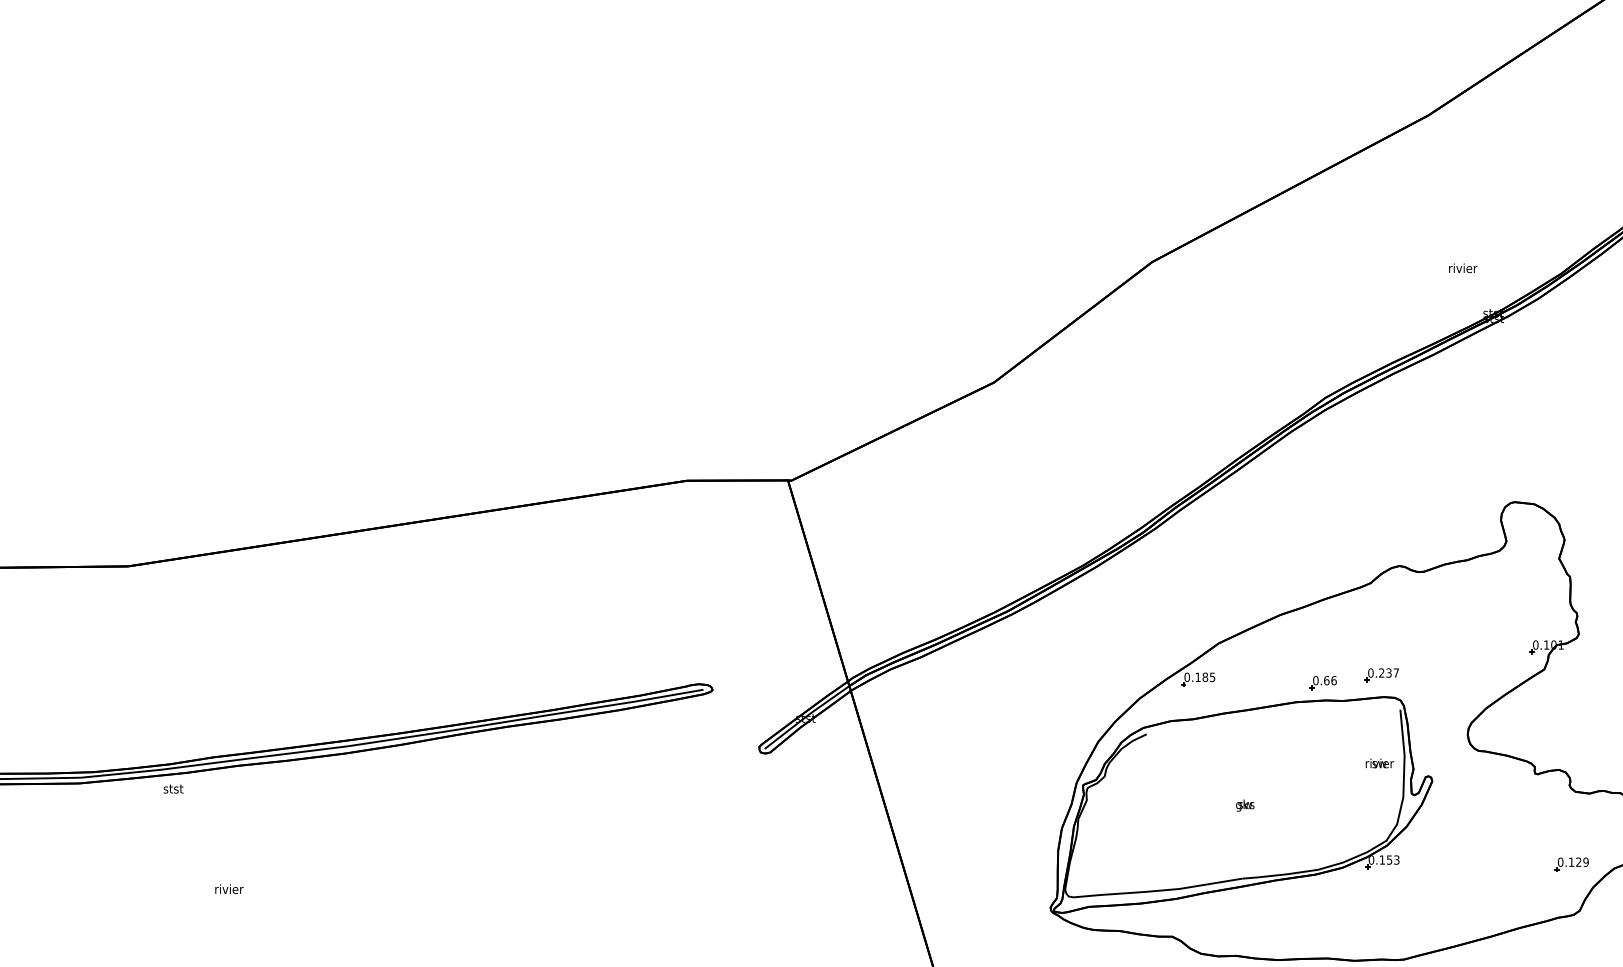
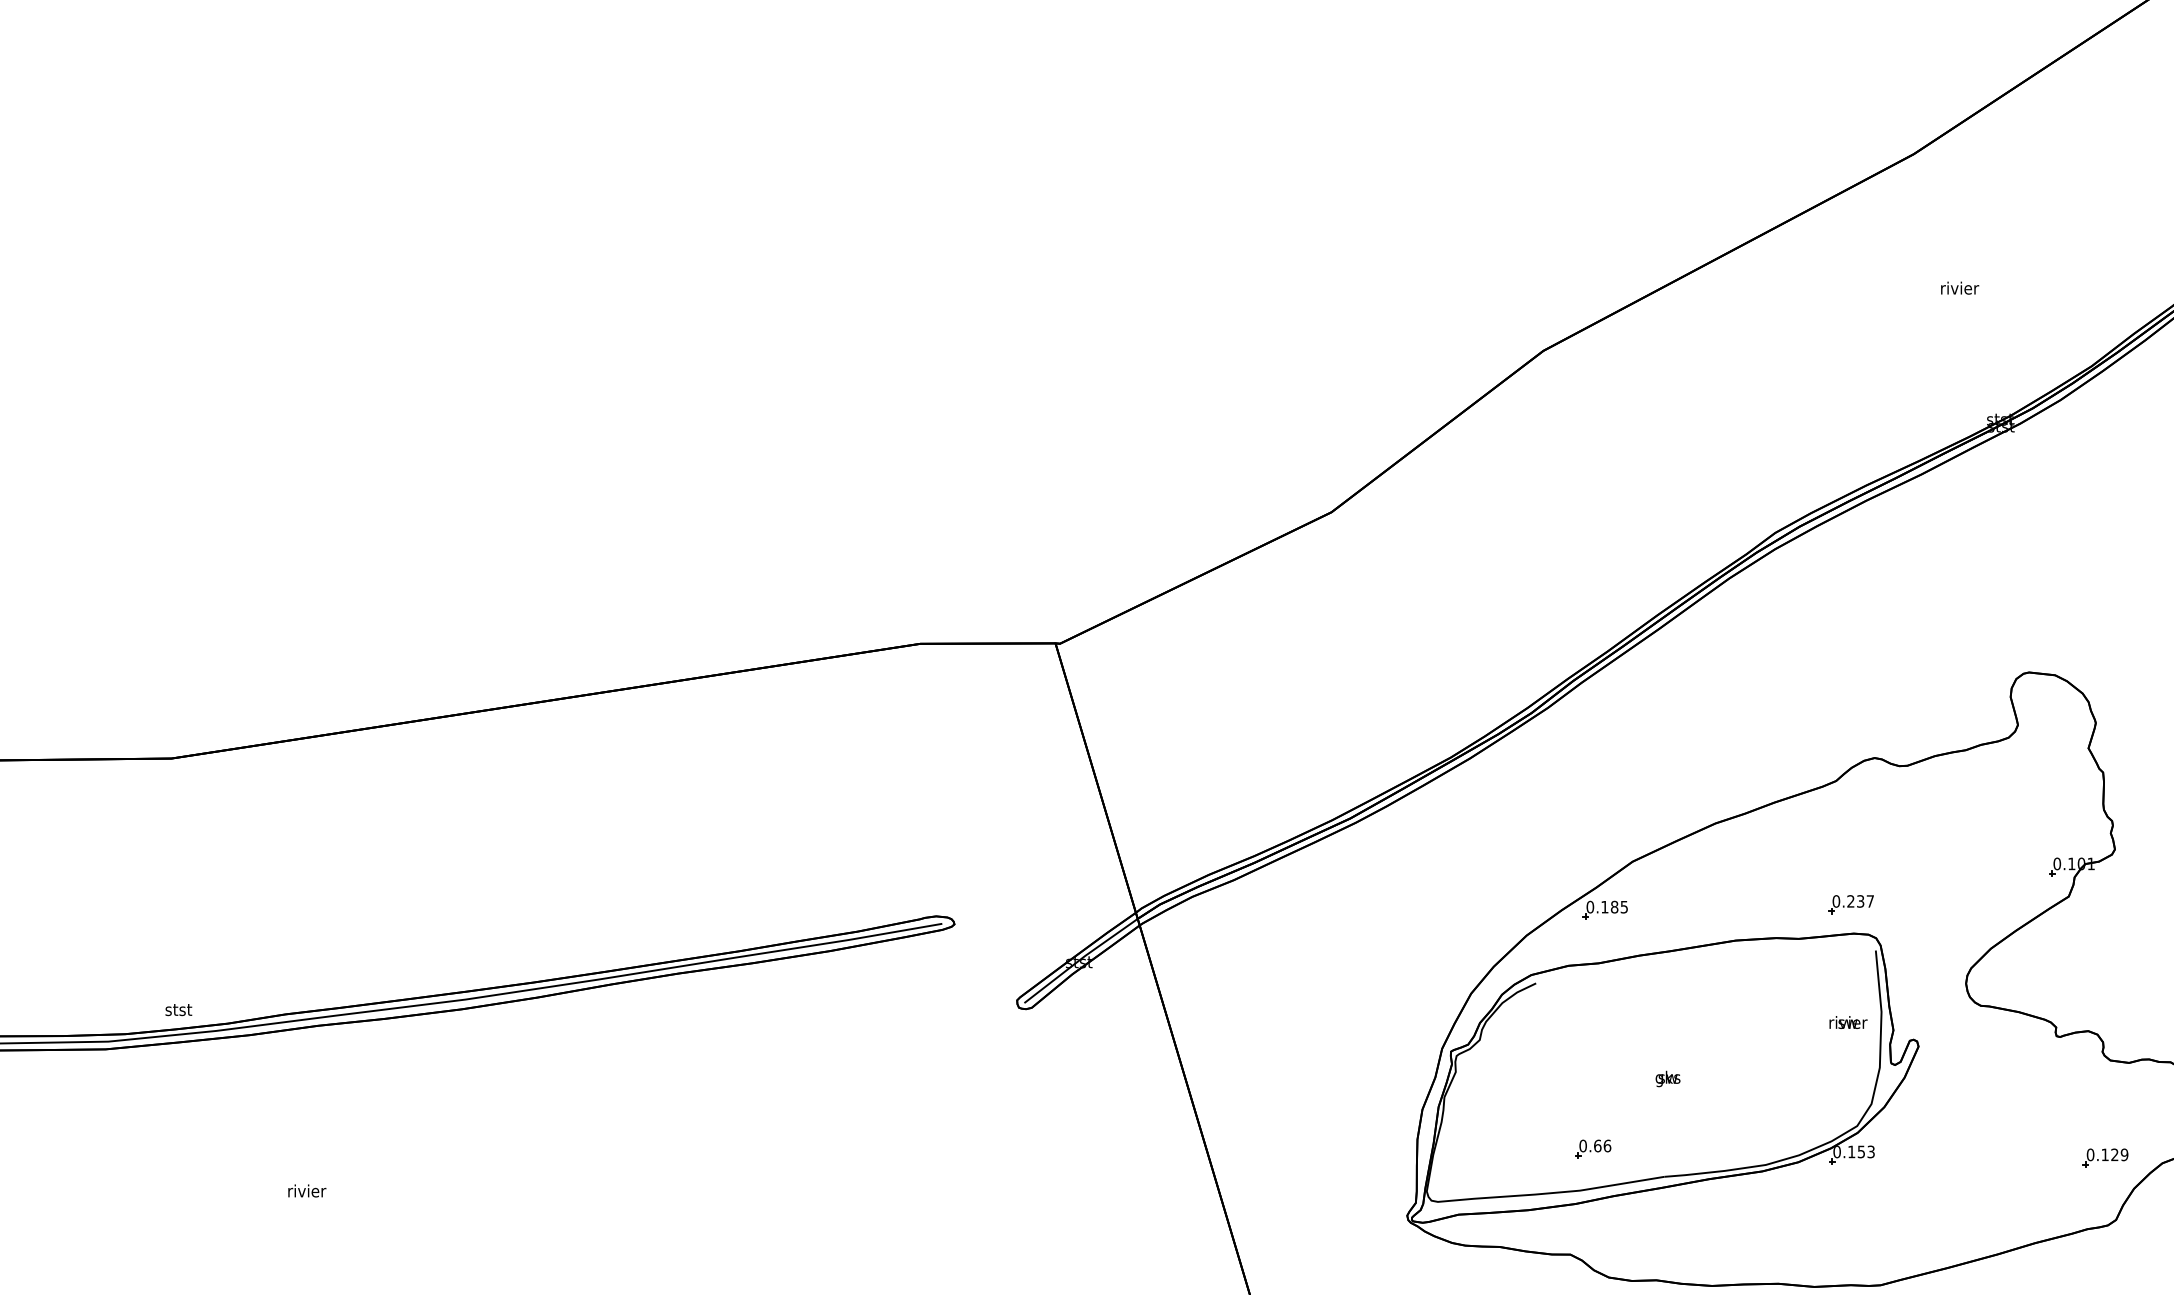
text: (1463, 268) -> (1960, 288), moved
part: (1322, 682) -> (1592, 1148), moved
text: (173, 788) -> (178, 1009), moved

